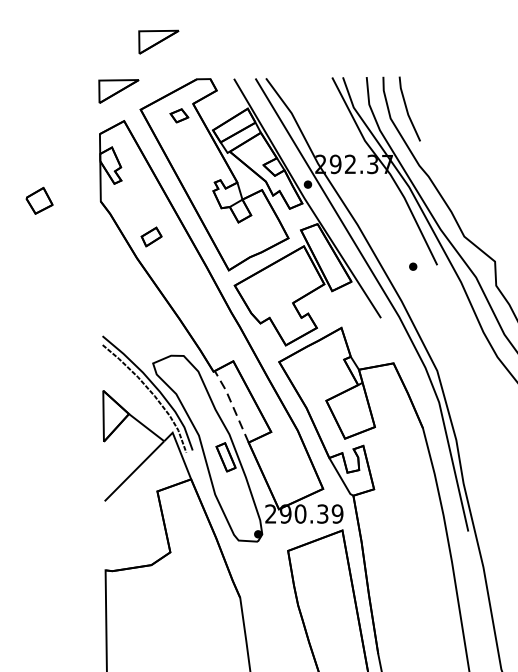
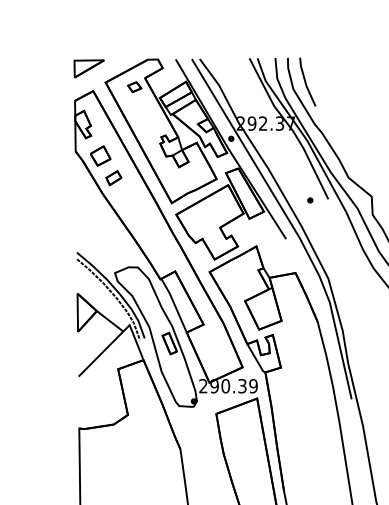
part: (157, 41) -> (118, 31), removed
part: (39, 200) -> (100, 155), moved
line: (232, 405) -> (174, 304), dashed -> solid

